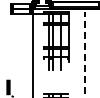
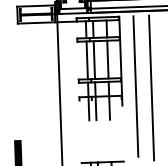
line: (76, 51) -> (135, 86), added
line: (85, 52) -> (151, 87), dashed -> solid

